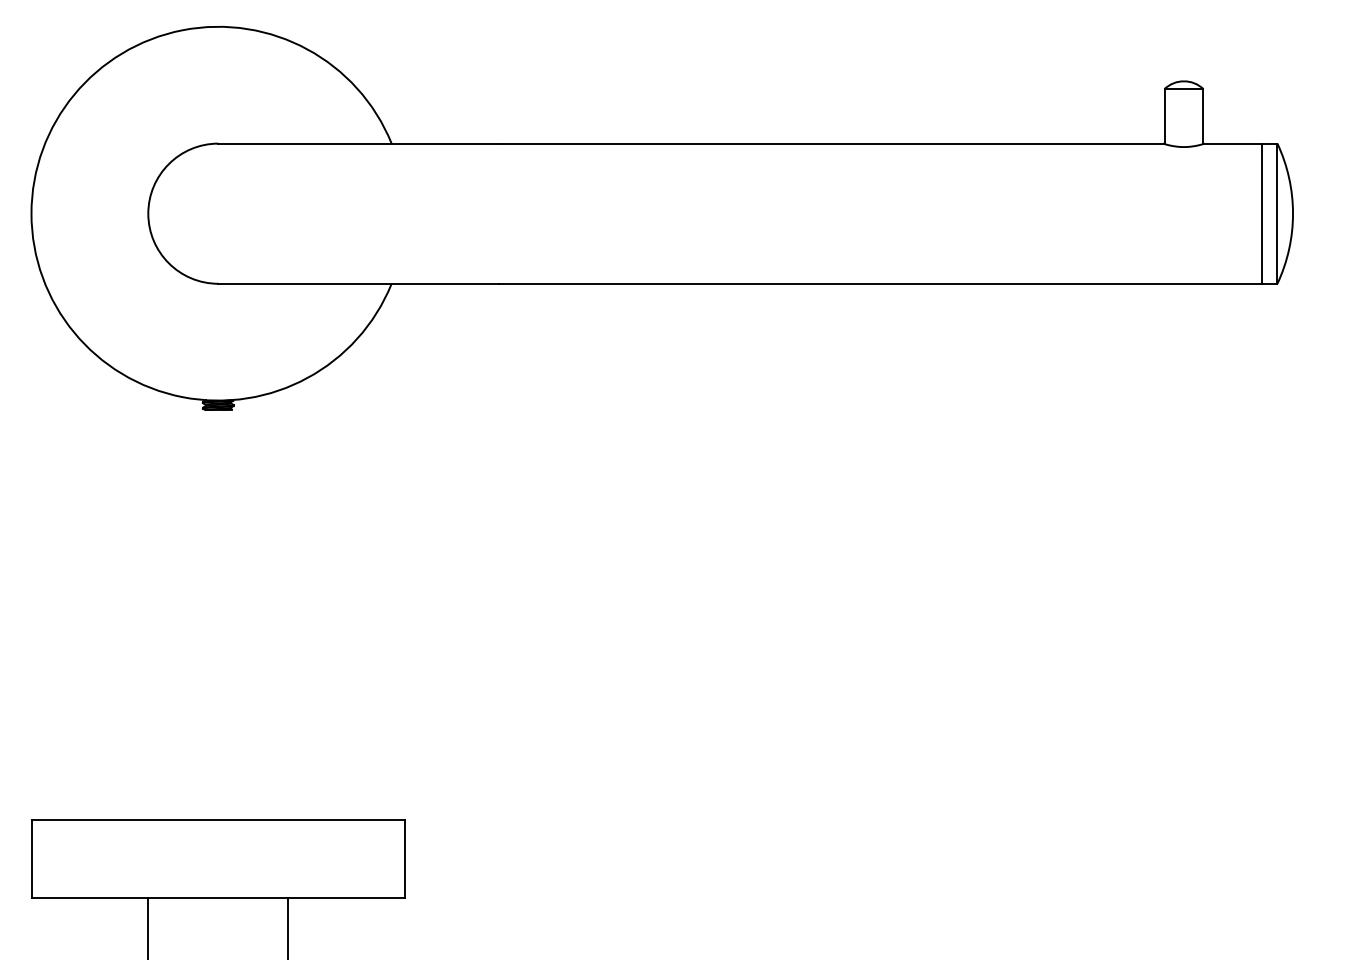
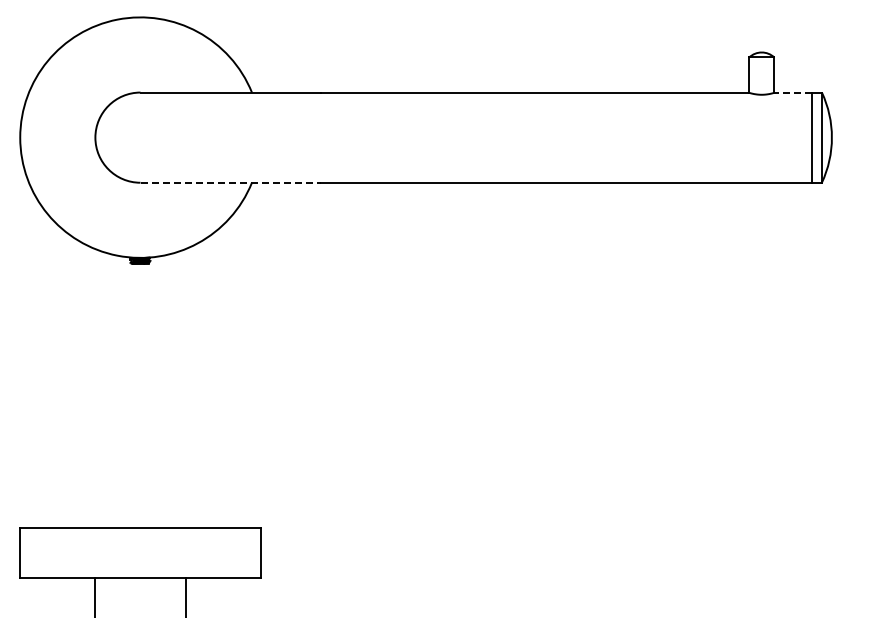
line: (1231, 143) -> (792, 92), solid -> dashed
line: (359, 283) -> (231, 182), solid -> dashed

